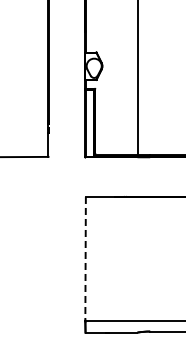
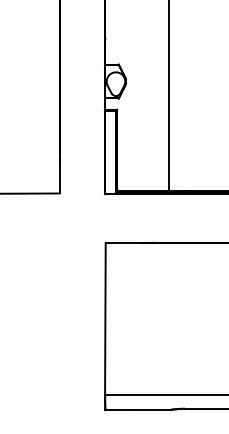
line: (85, 258) -> (105, 318), dashed -> solid

